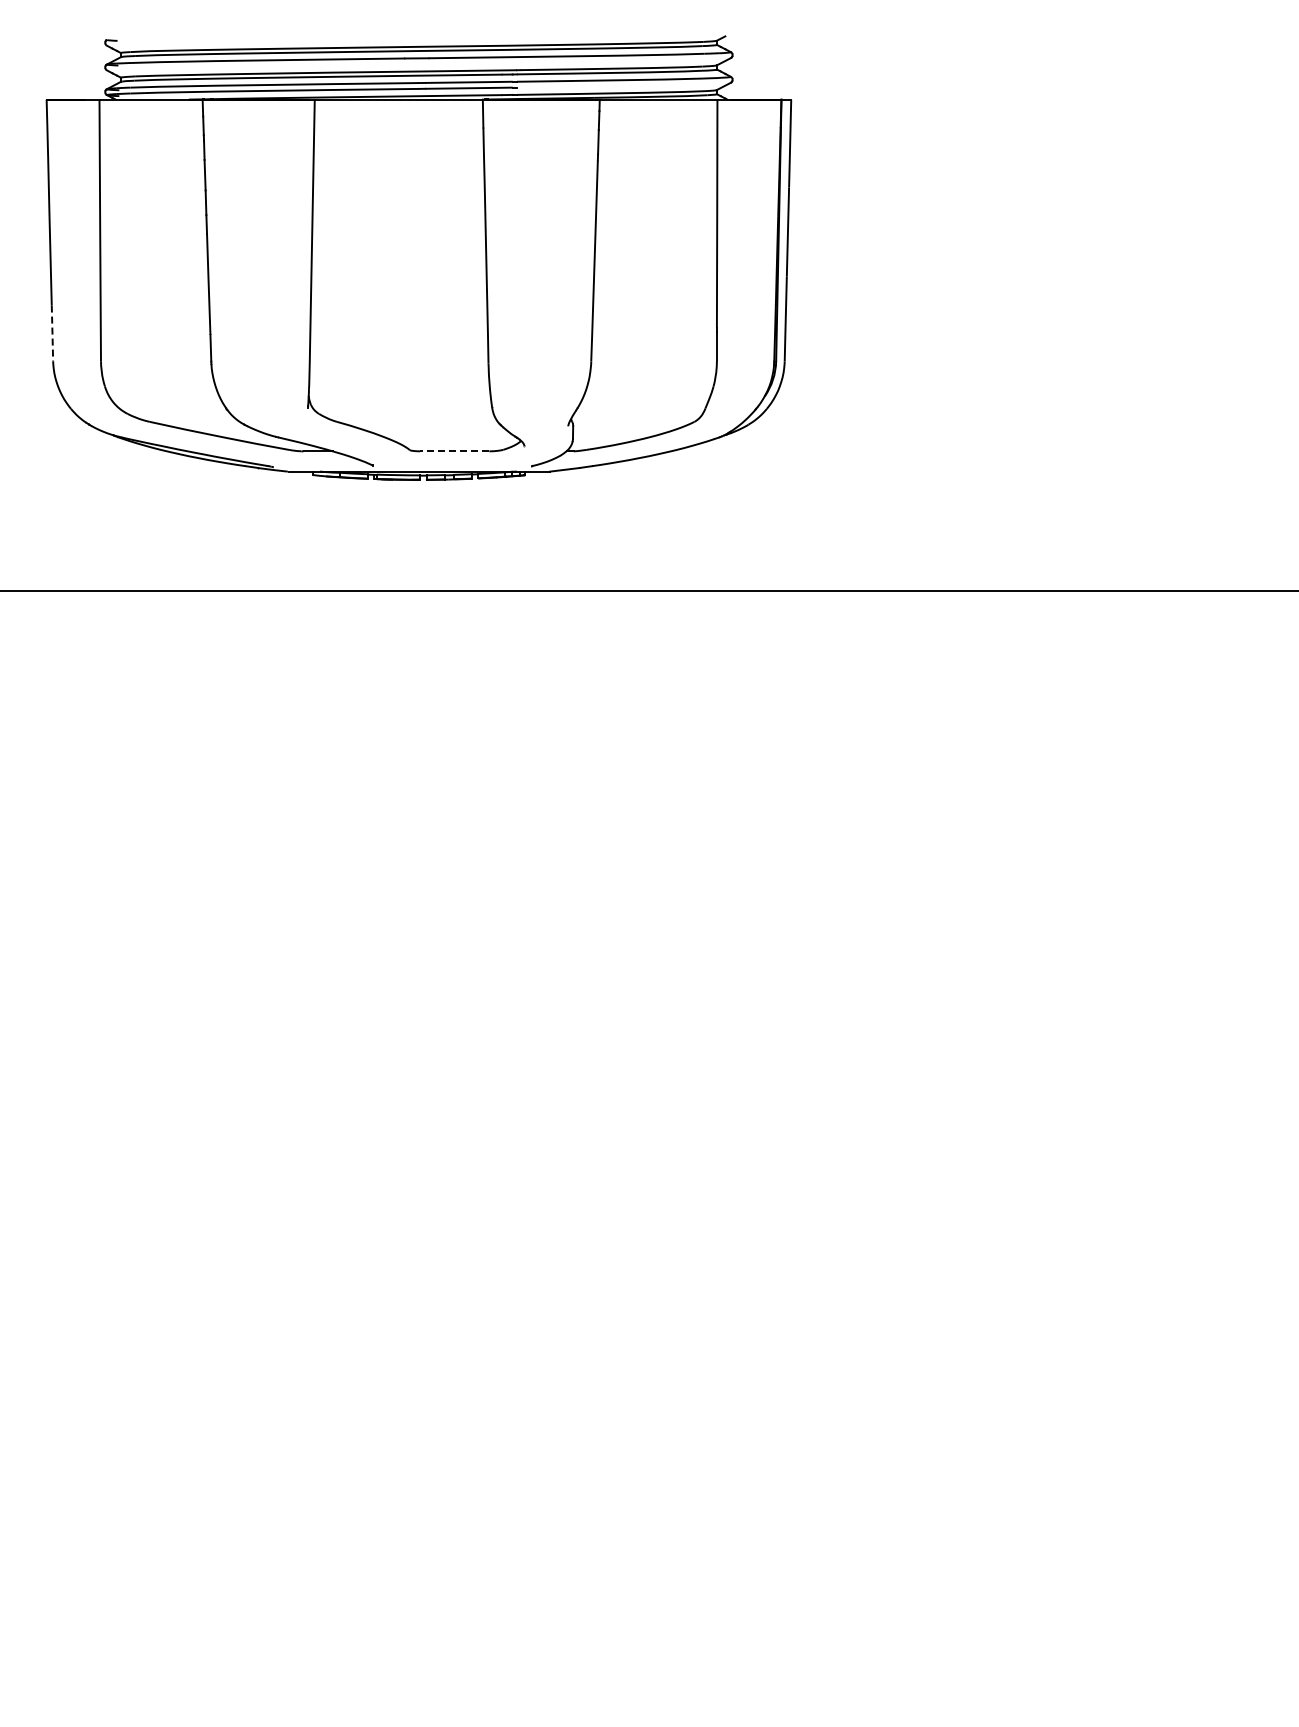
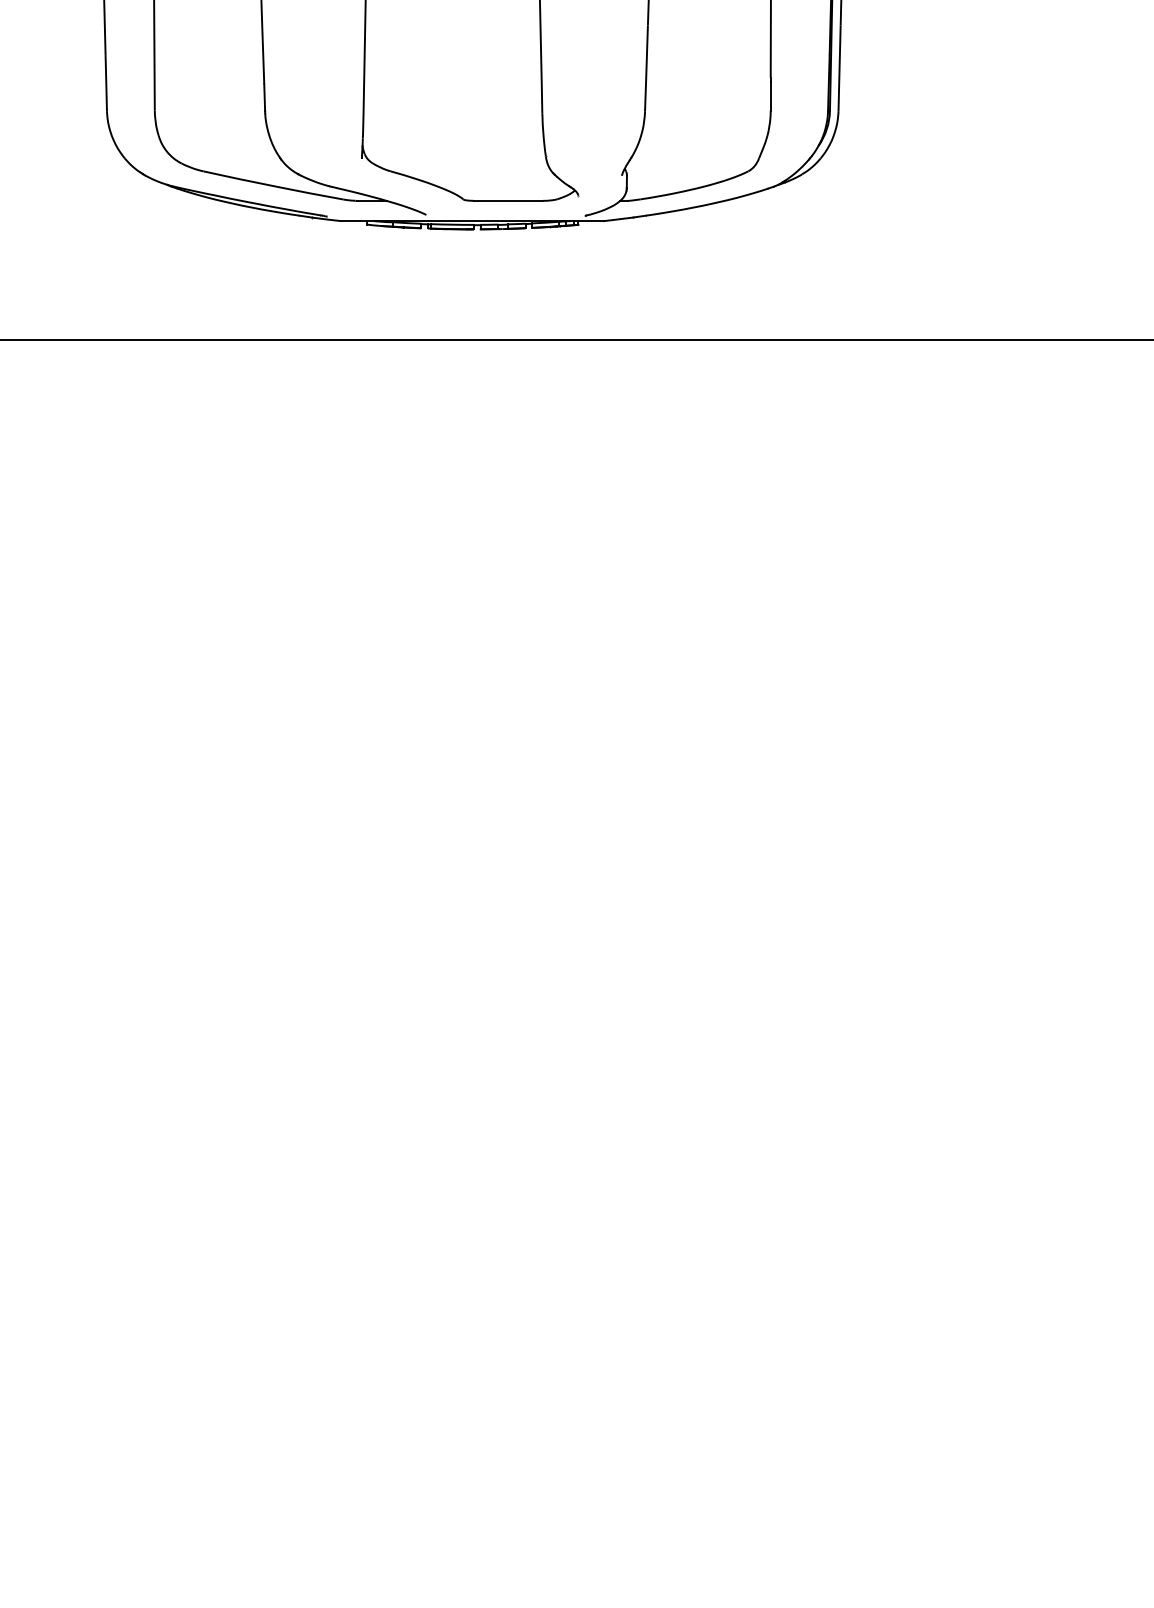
line: (52, 333) -> (106, 83), dashed -> solid
line: (454, 451) -> (508, 201), dashed -> solid

